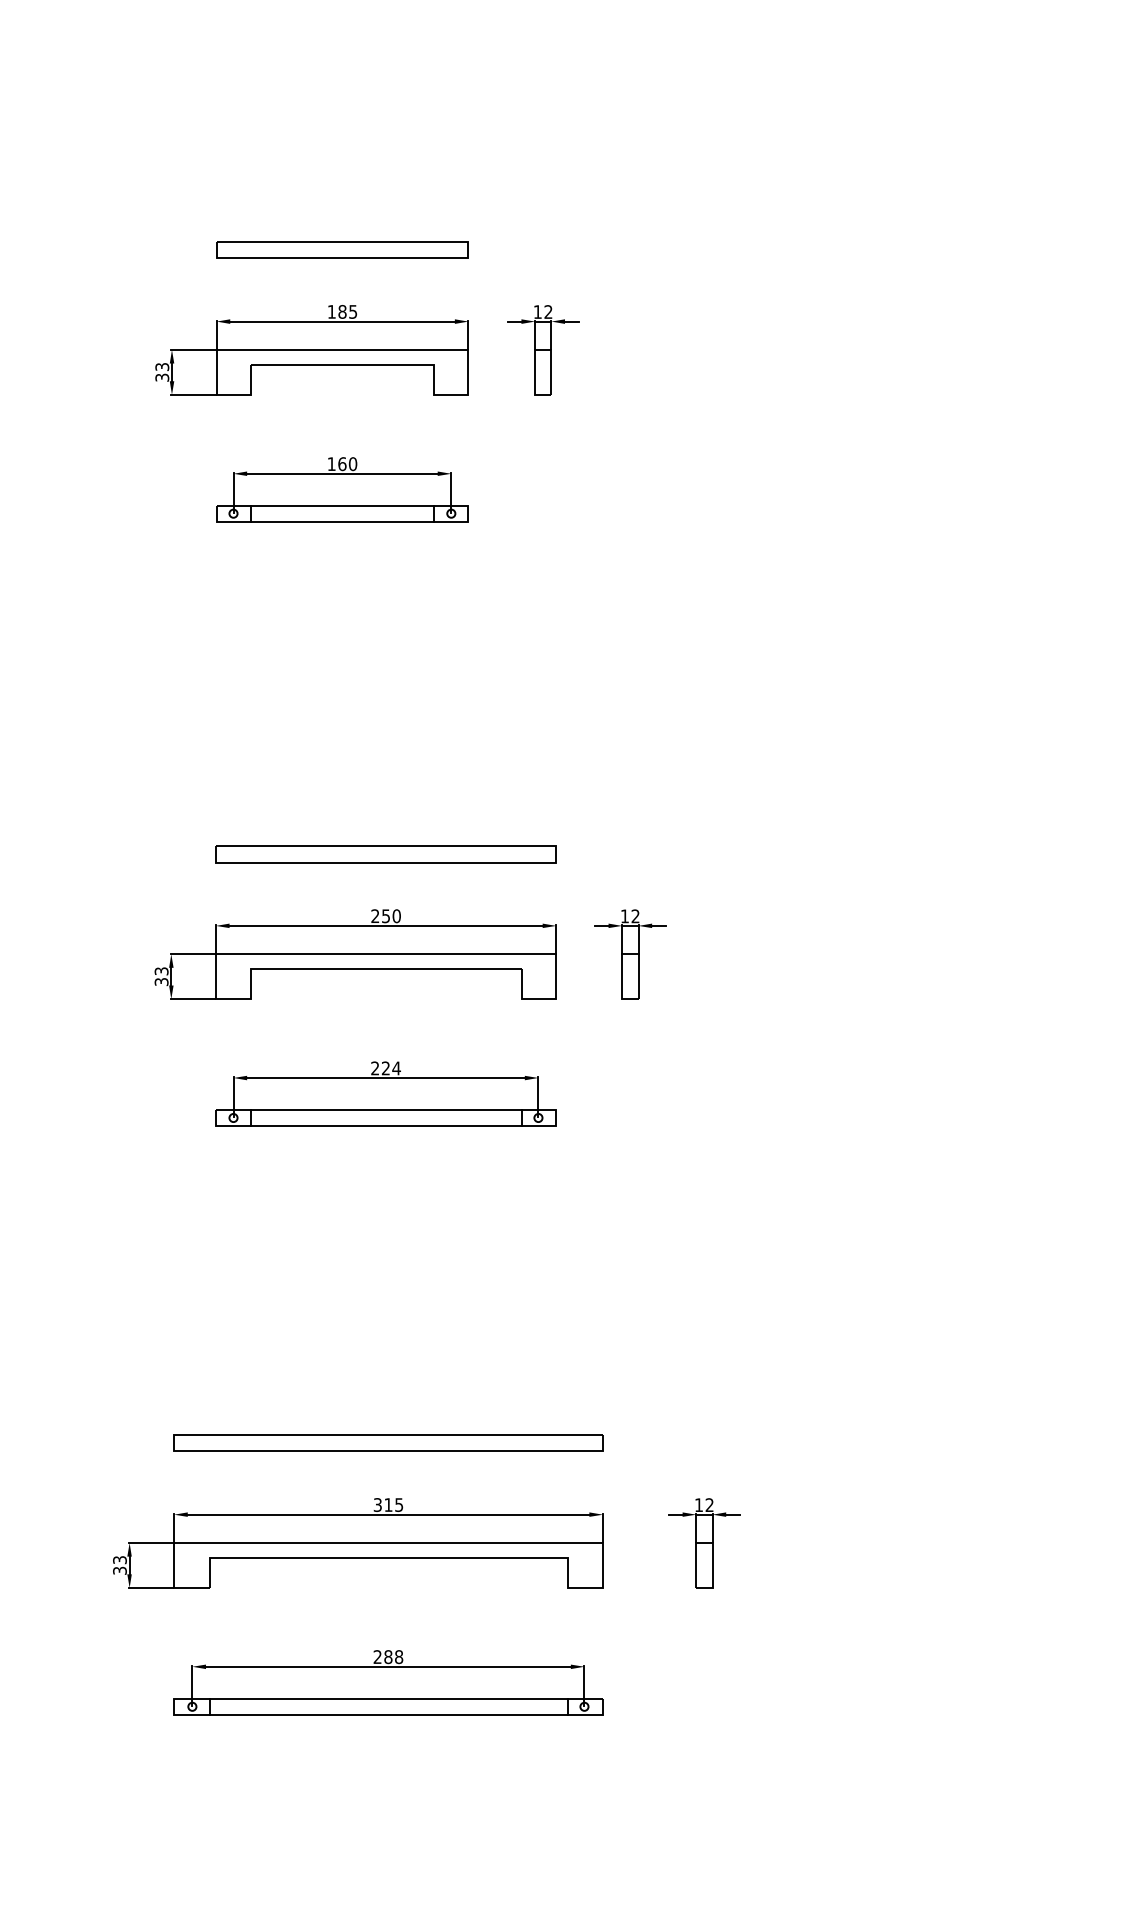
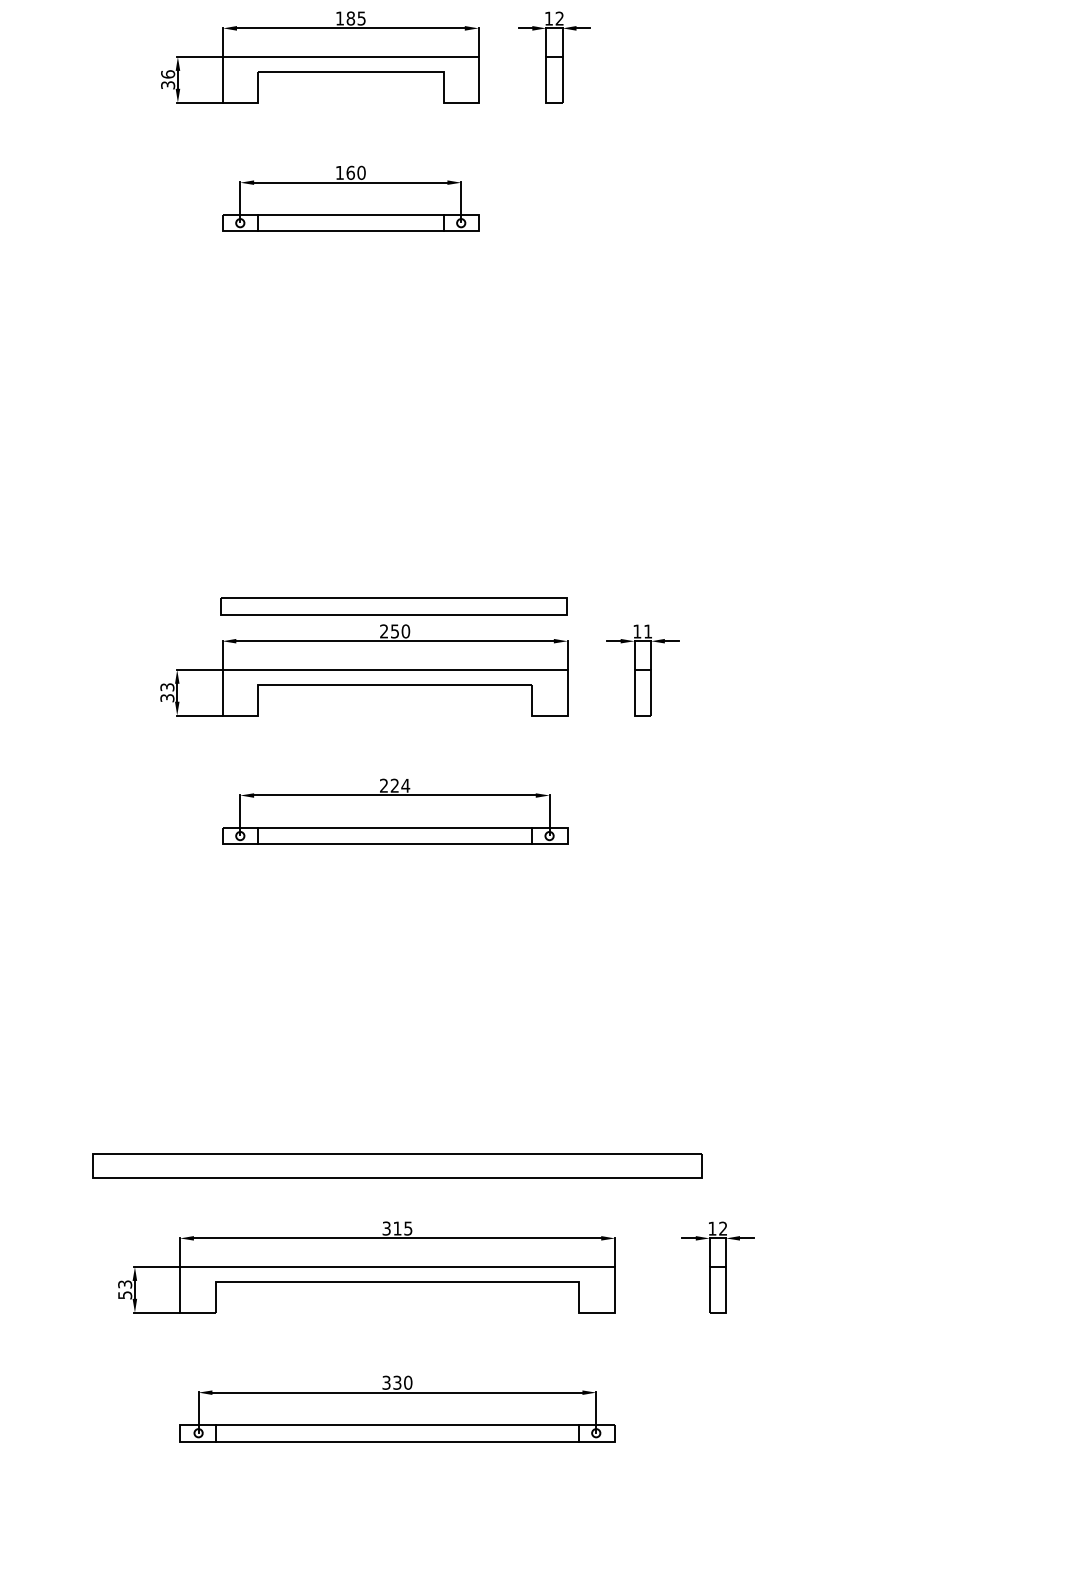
text: (162, 366) -> (168, 73), 33 -> 36
part: (385, 854) -> (393, 606), moved
text: (635, 915) -> (648, 630), 12 -> 11
part: (388, 1442) -> (397, 1165), size x1.4
text: (119, 1570) -> (124, 1294), 33 -> 53
text: (388, 1657) -> (397, 1383), 288 -> 330

